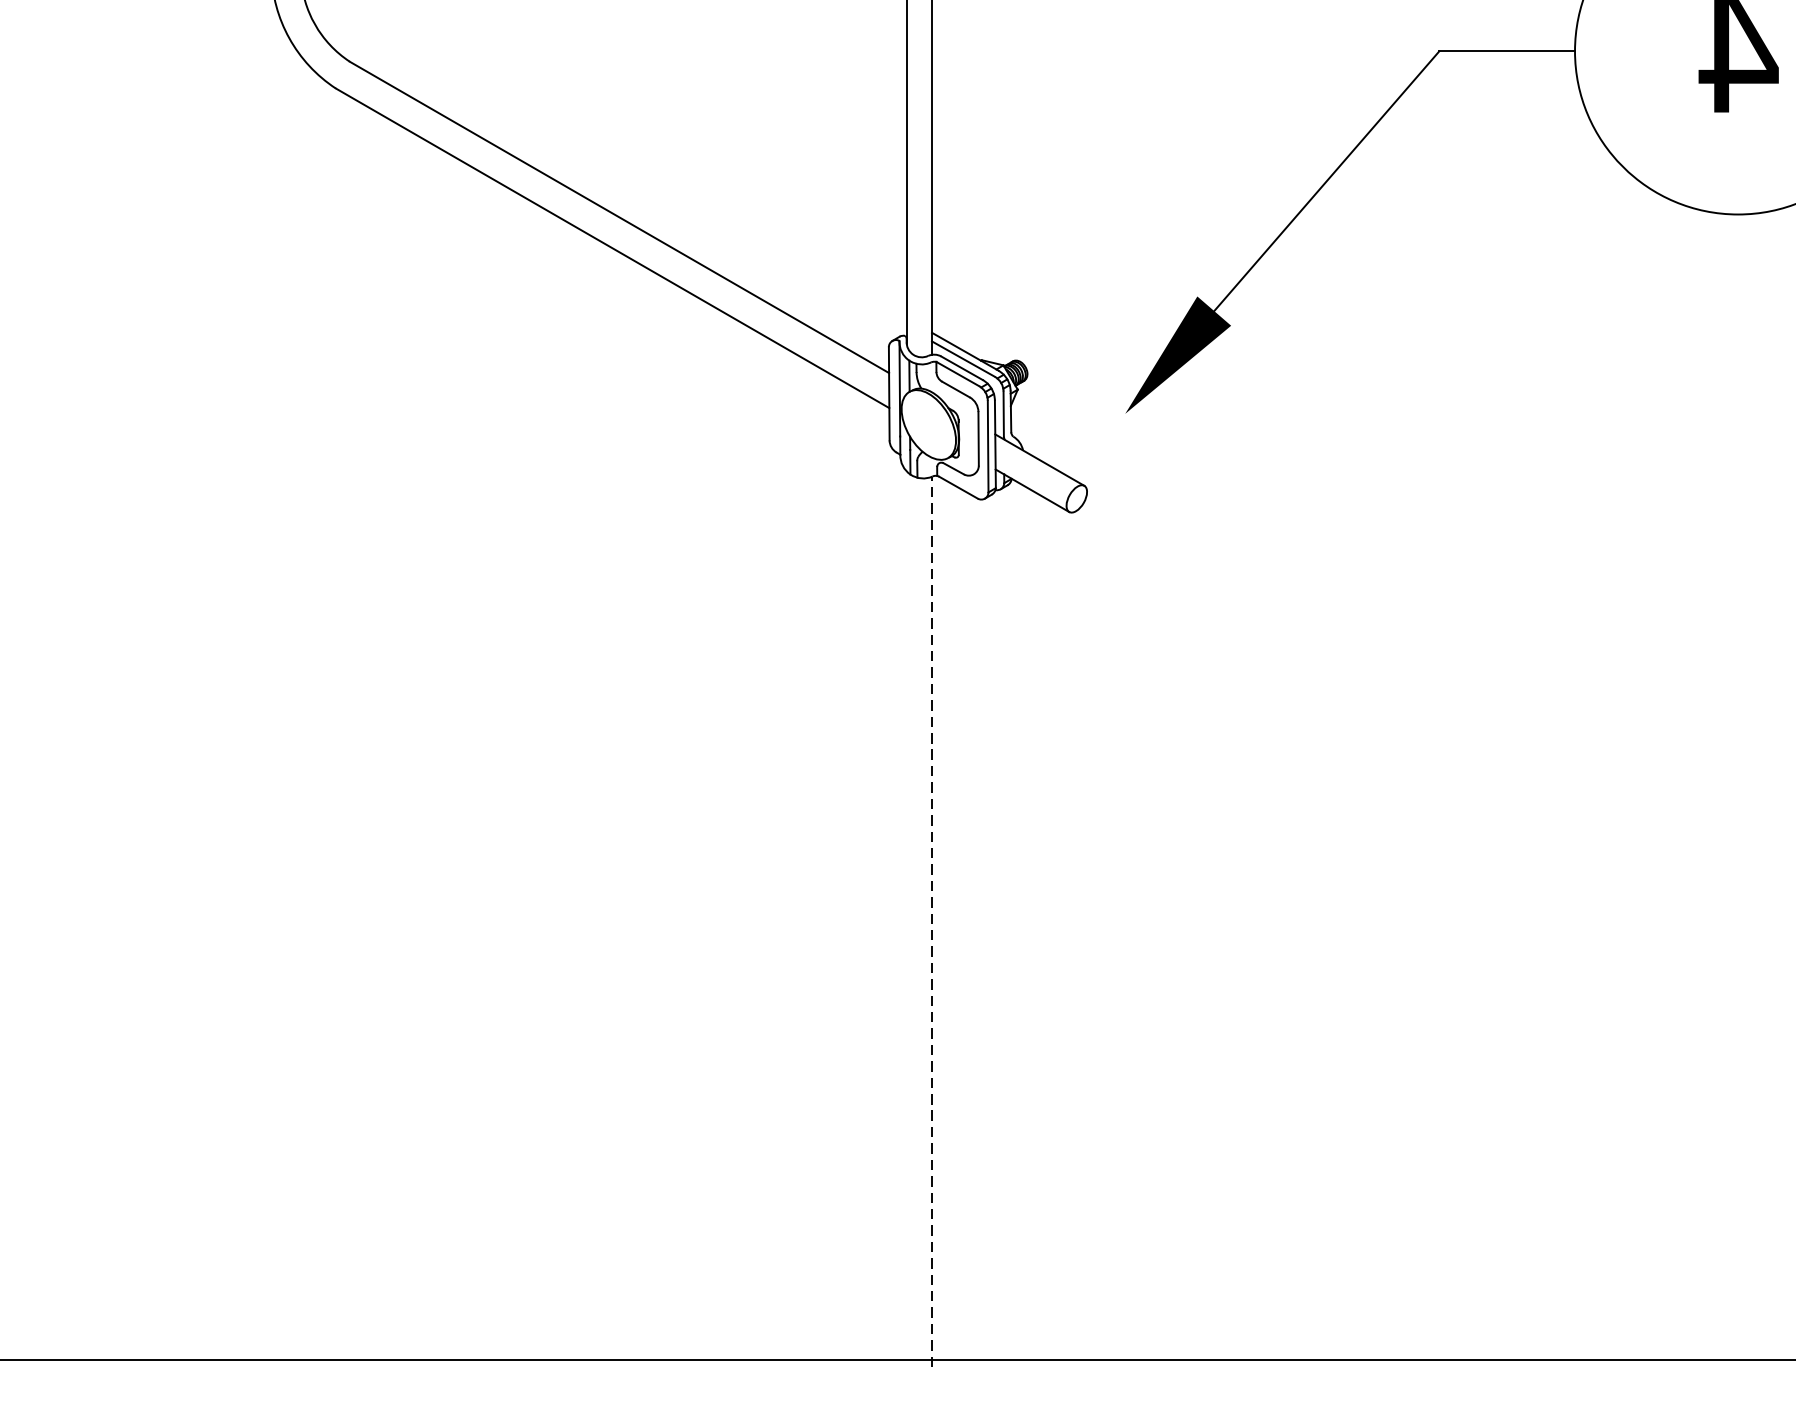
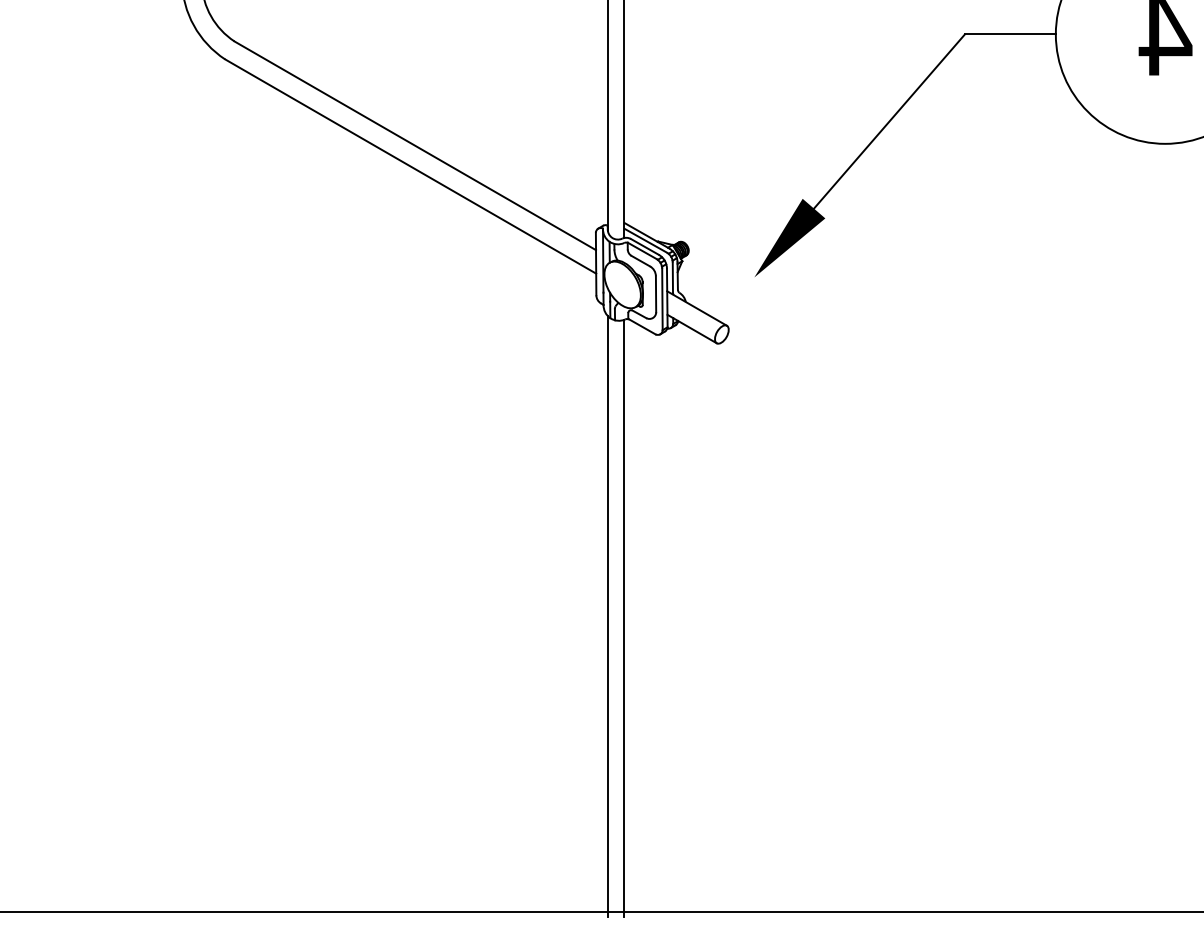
line: (906, 919) -> (607, 616), added
line: (931, 921) -> (624, 617), dashed -> solid

